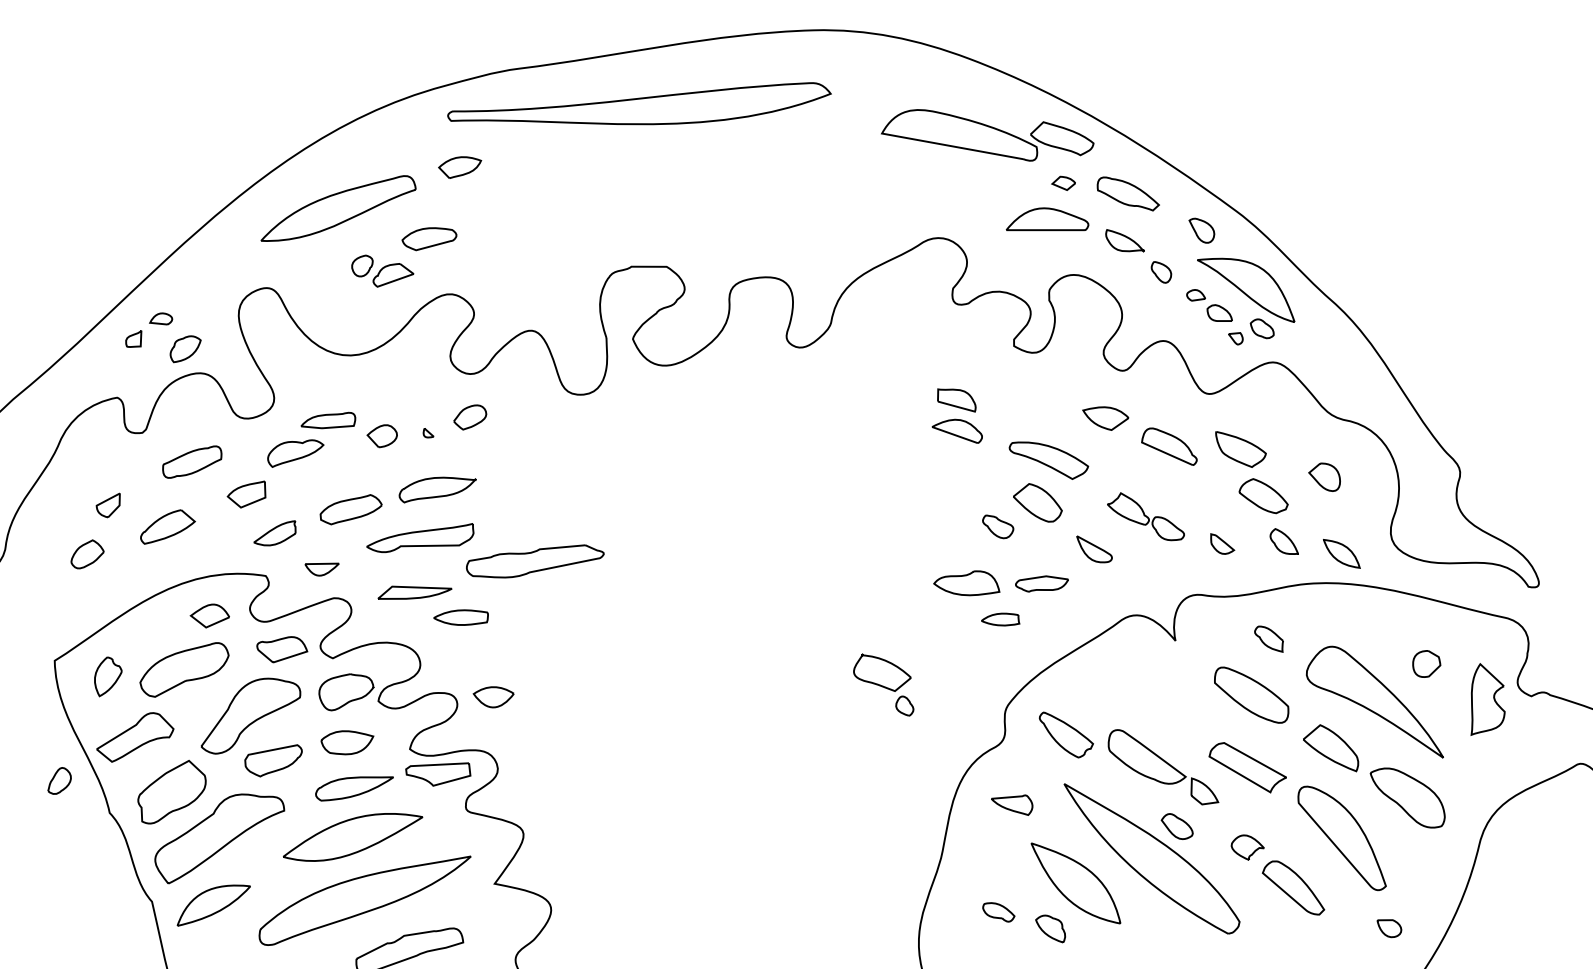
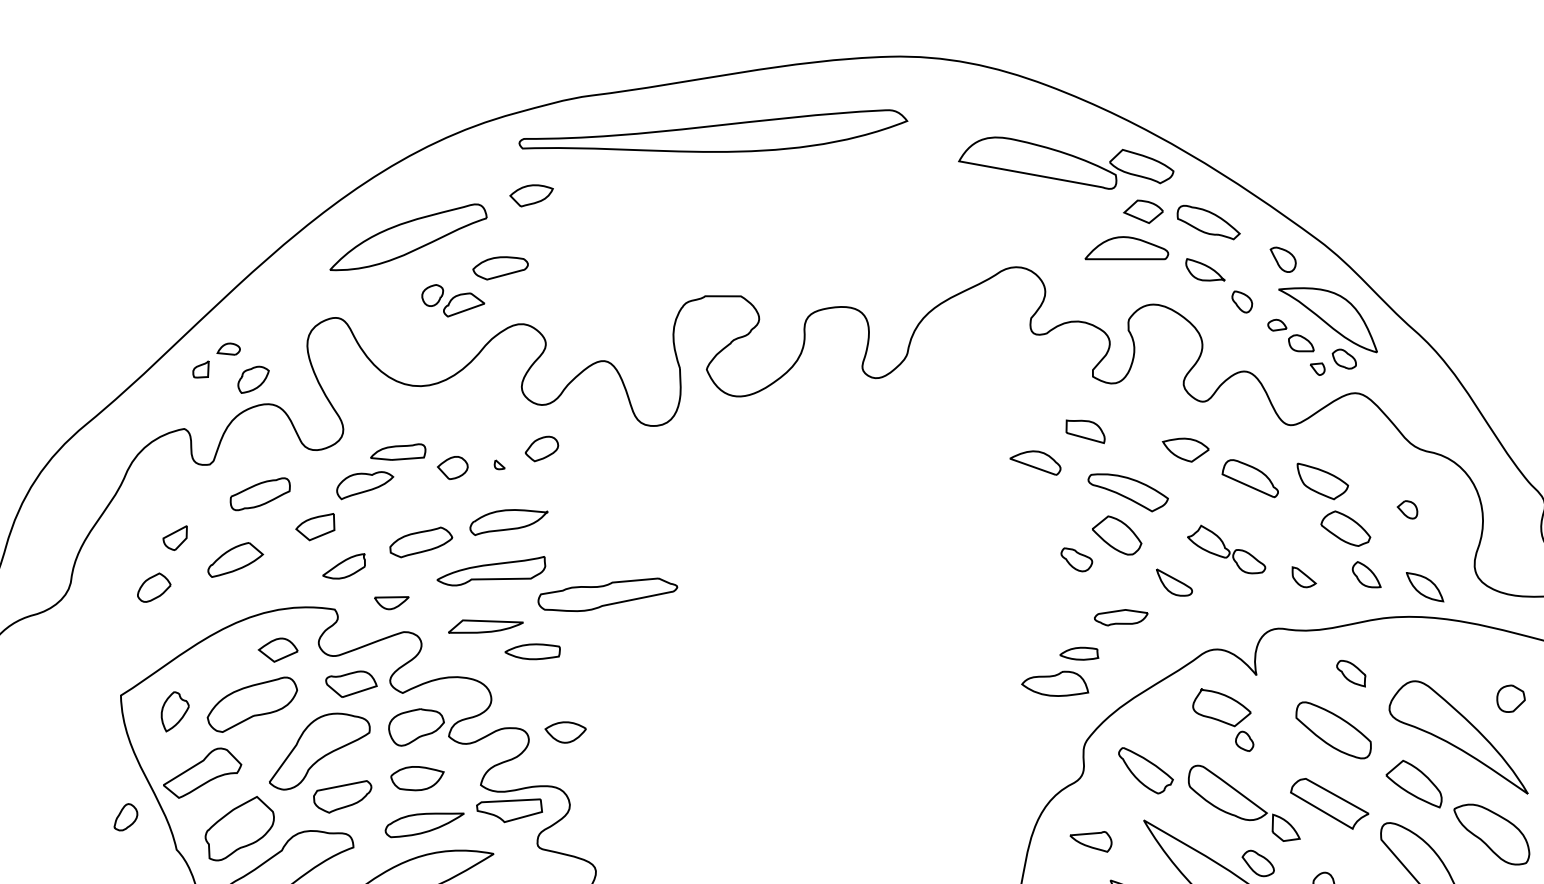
part: (1063, 183) -> (1143, 211), size x1.67
part: (956, 400) -> (1085, 431), moved
part: (1324, 477) -> (1407, 509), size x0.62
part: (966, 583) -> (1054, 684), moved
part: (883, 684) -> (1223, 719), moved

